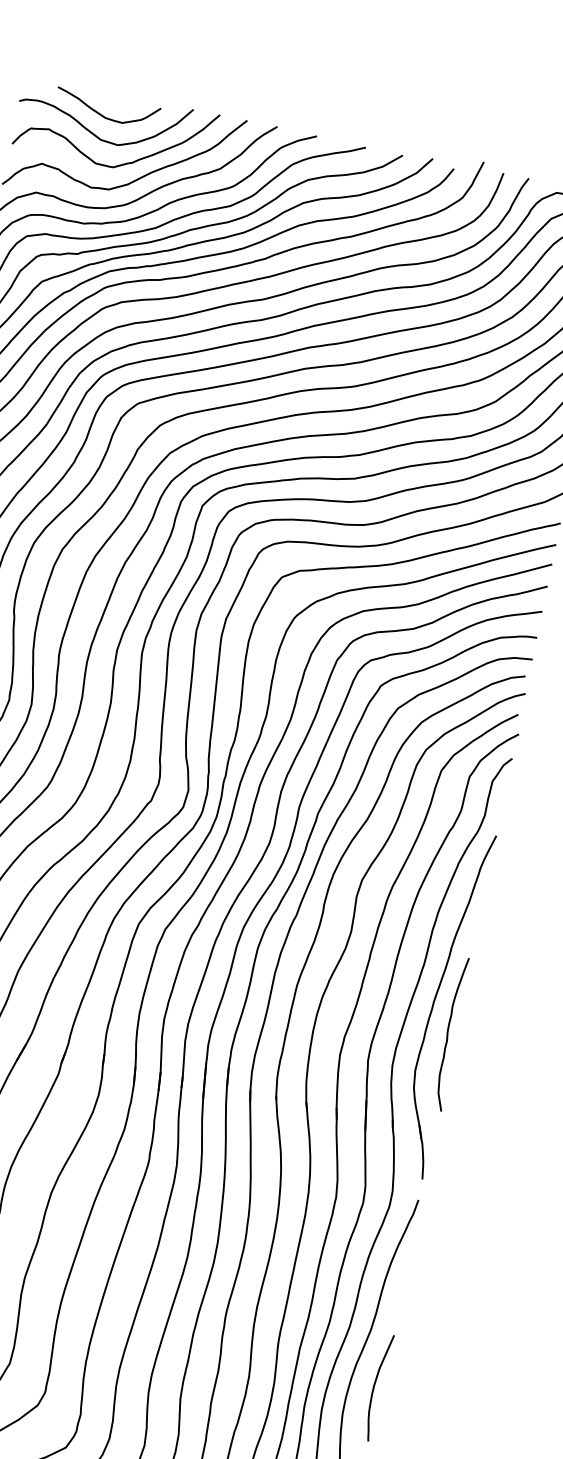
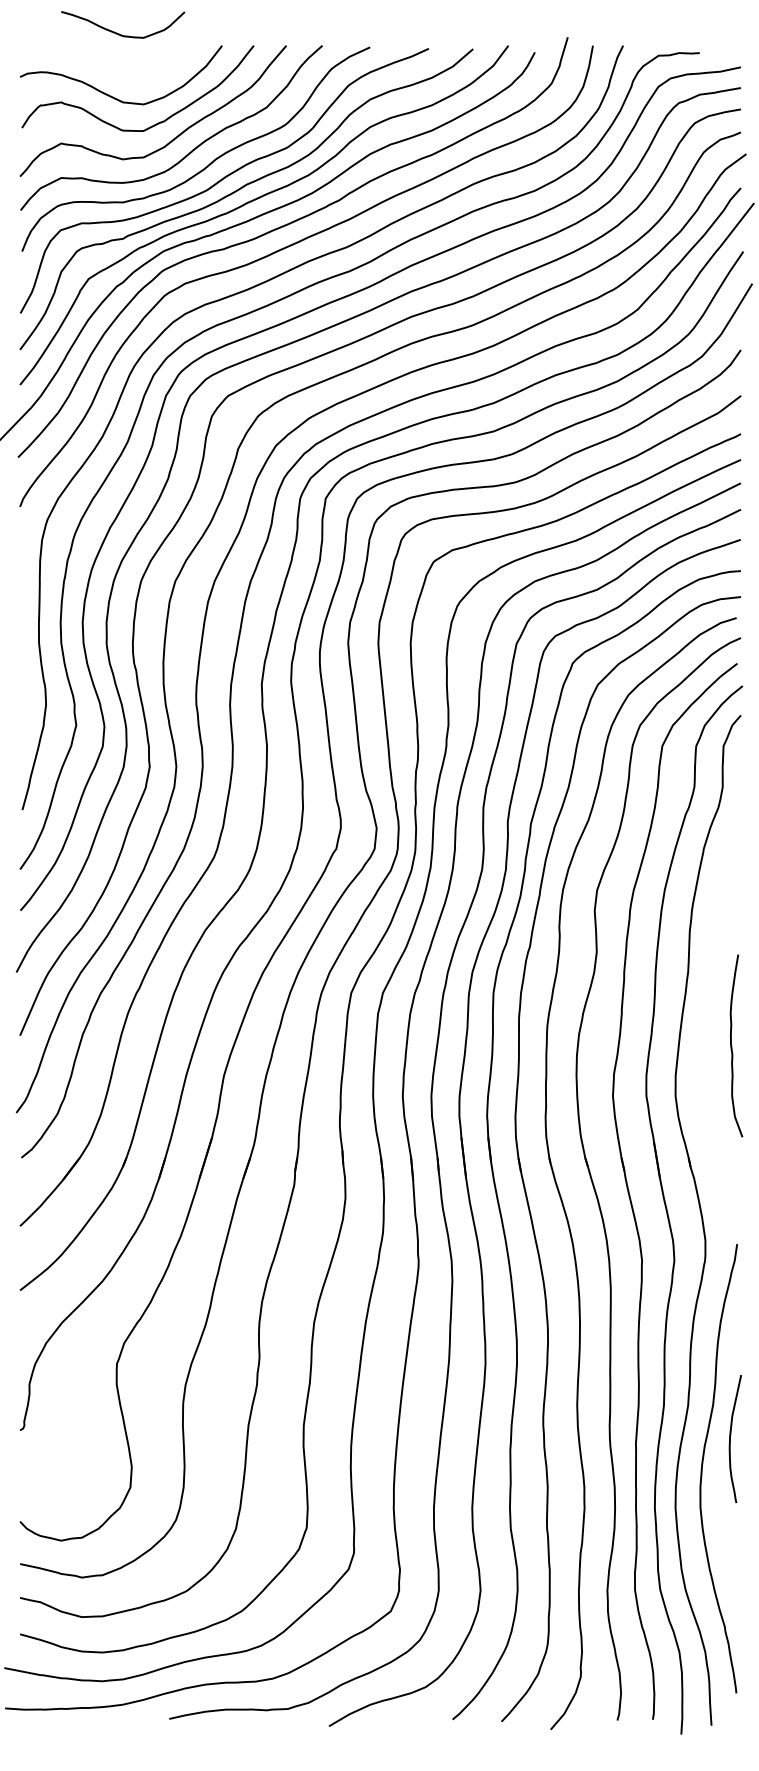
curve: (102, 115) -> (119, 33), moved
part: (434, 1002) -> (709, 1013), removed
curve: (374, 1387) -> (730, 1439), moved

